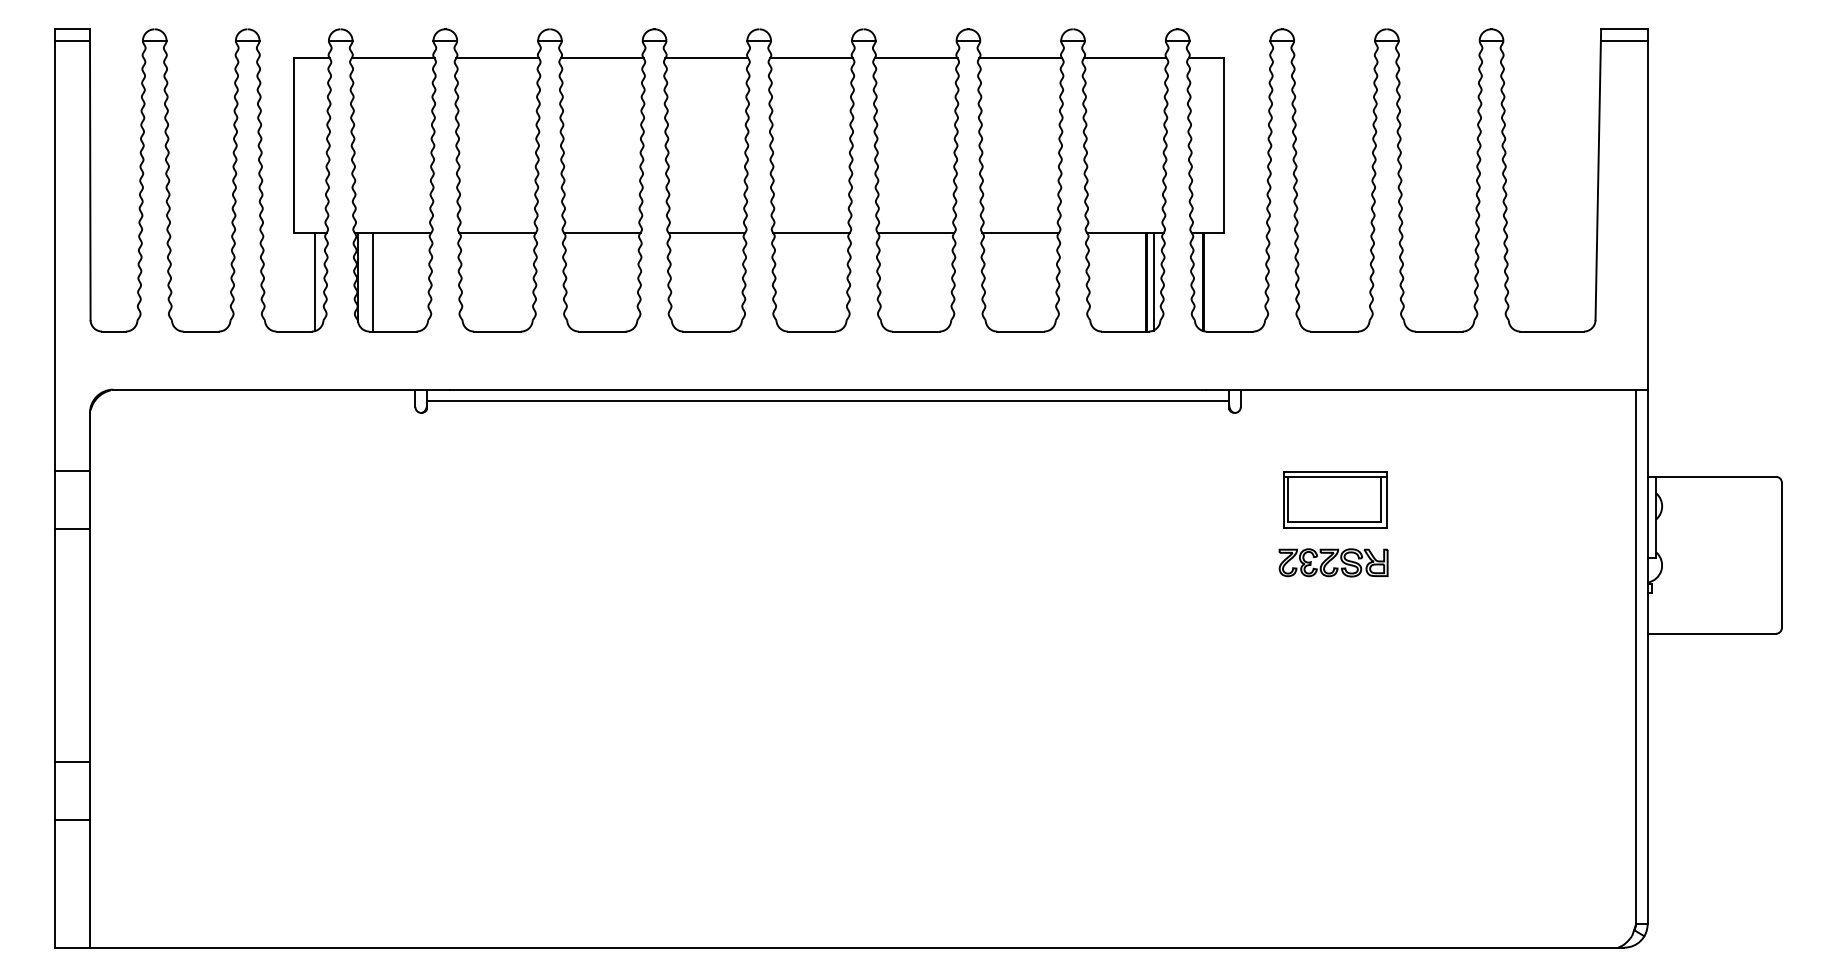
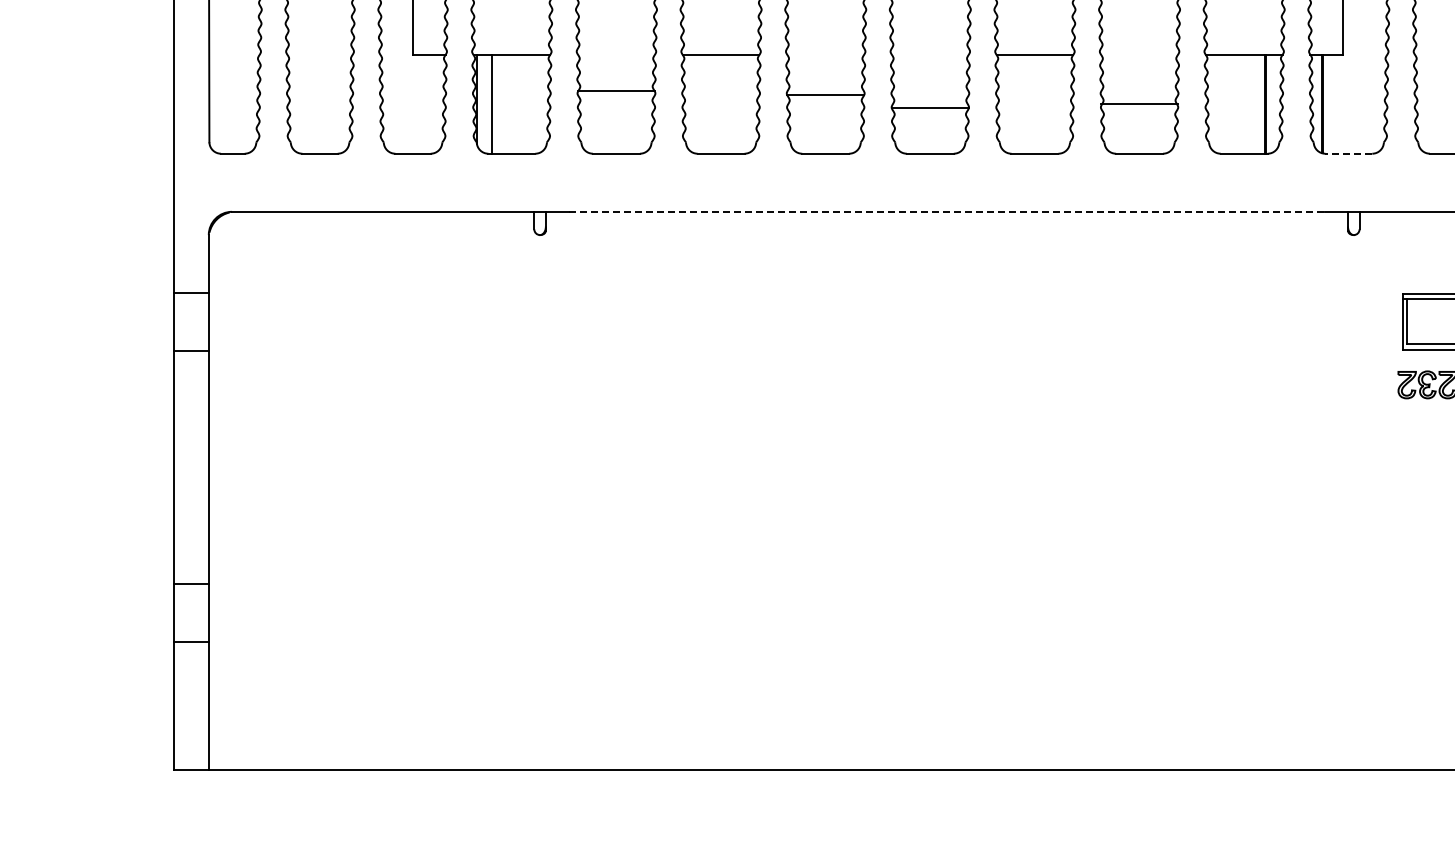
line: (497, 232) -> (616, 90), moved
line: (706, 232) -> (825, 94), moved
line: (811, 232) -> (930, 107), moved
line: (1020, 232) -> (1139, 103), moved
line: (314, 281) -> (433, 103), removed
line: (1153, 281) -> (1272, 103), removed
line: (1229, 331) -> (1348, 153), solid -> dashed
line: (828, 389) -> (947, 211), solid -> dashed
line: (828, 401) -> (947, 223), removed

